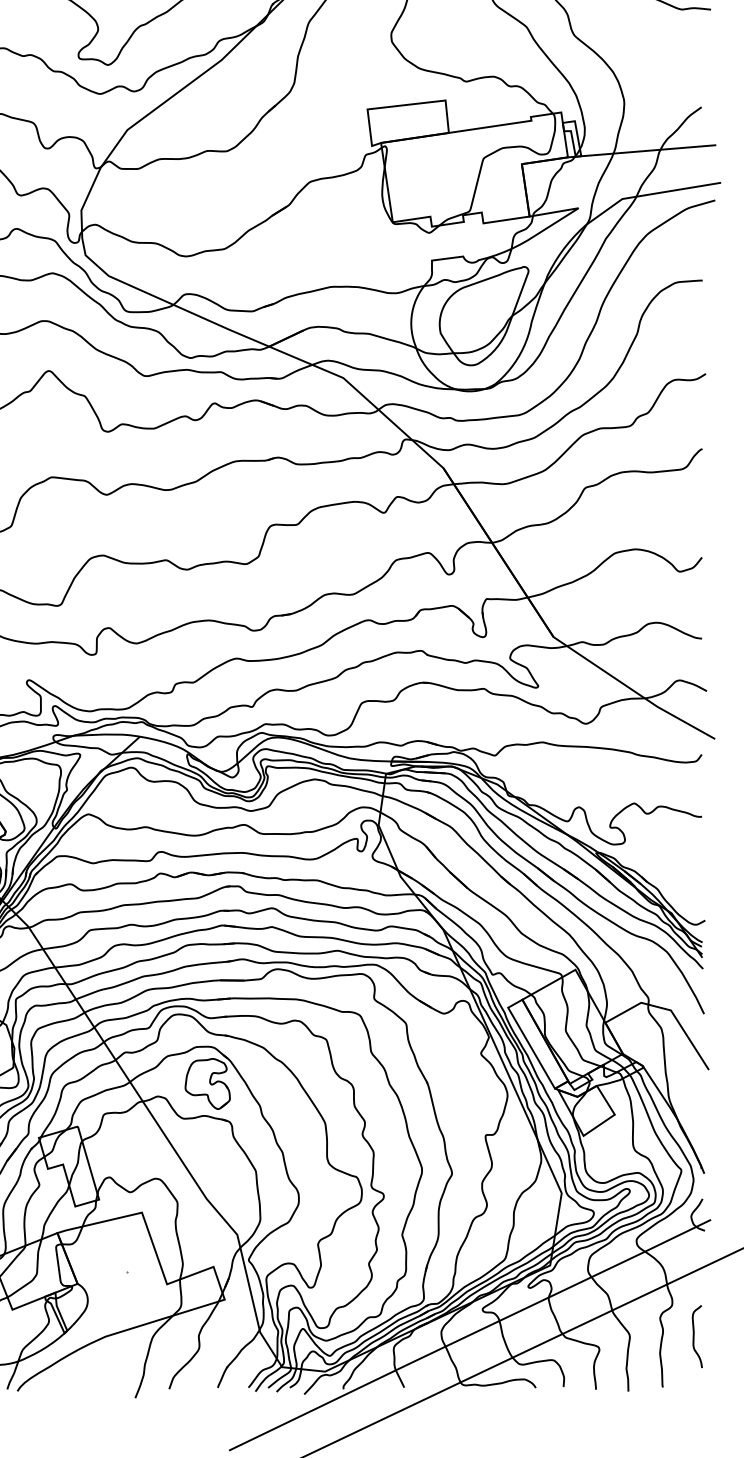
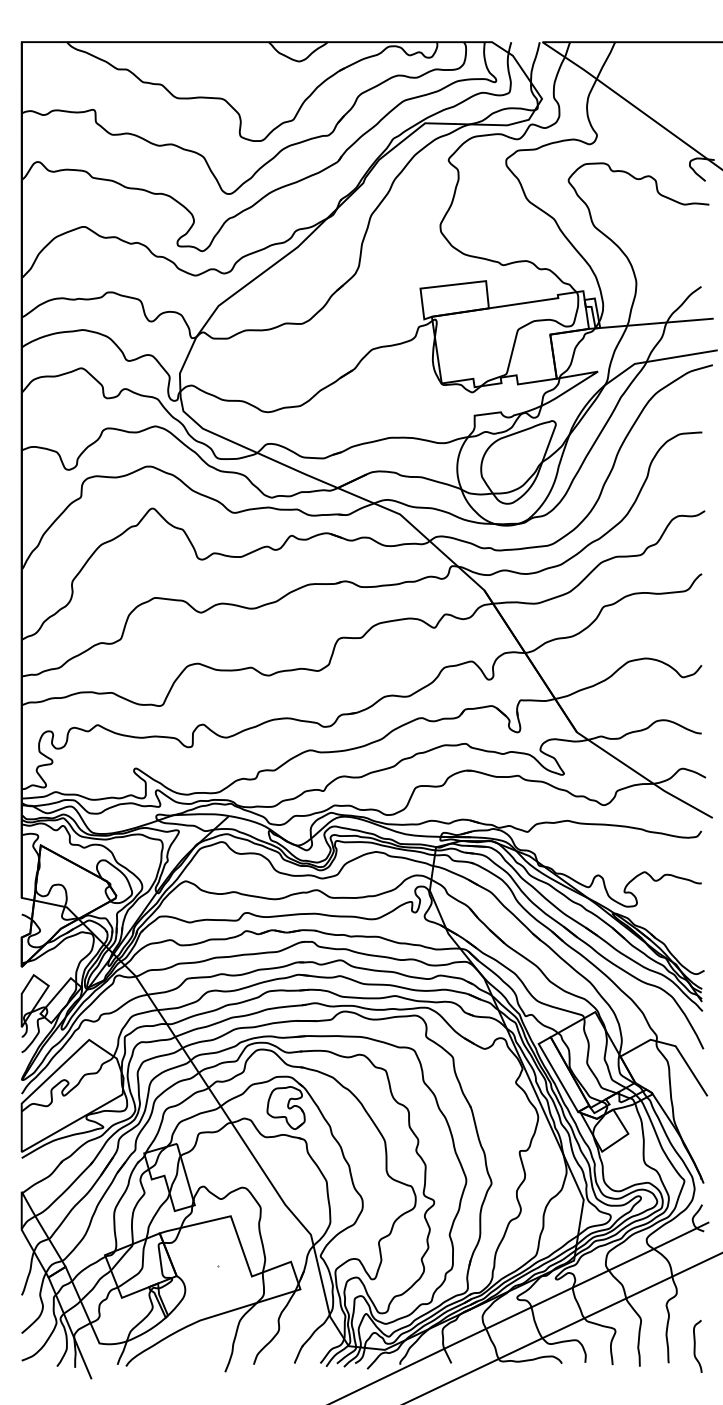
curve: (694, 1335) -> (695, 1345), moved

